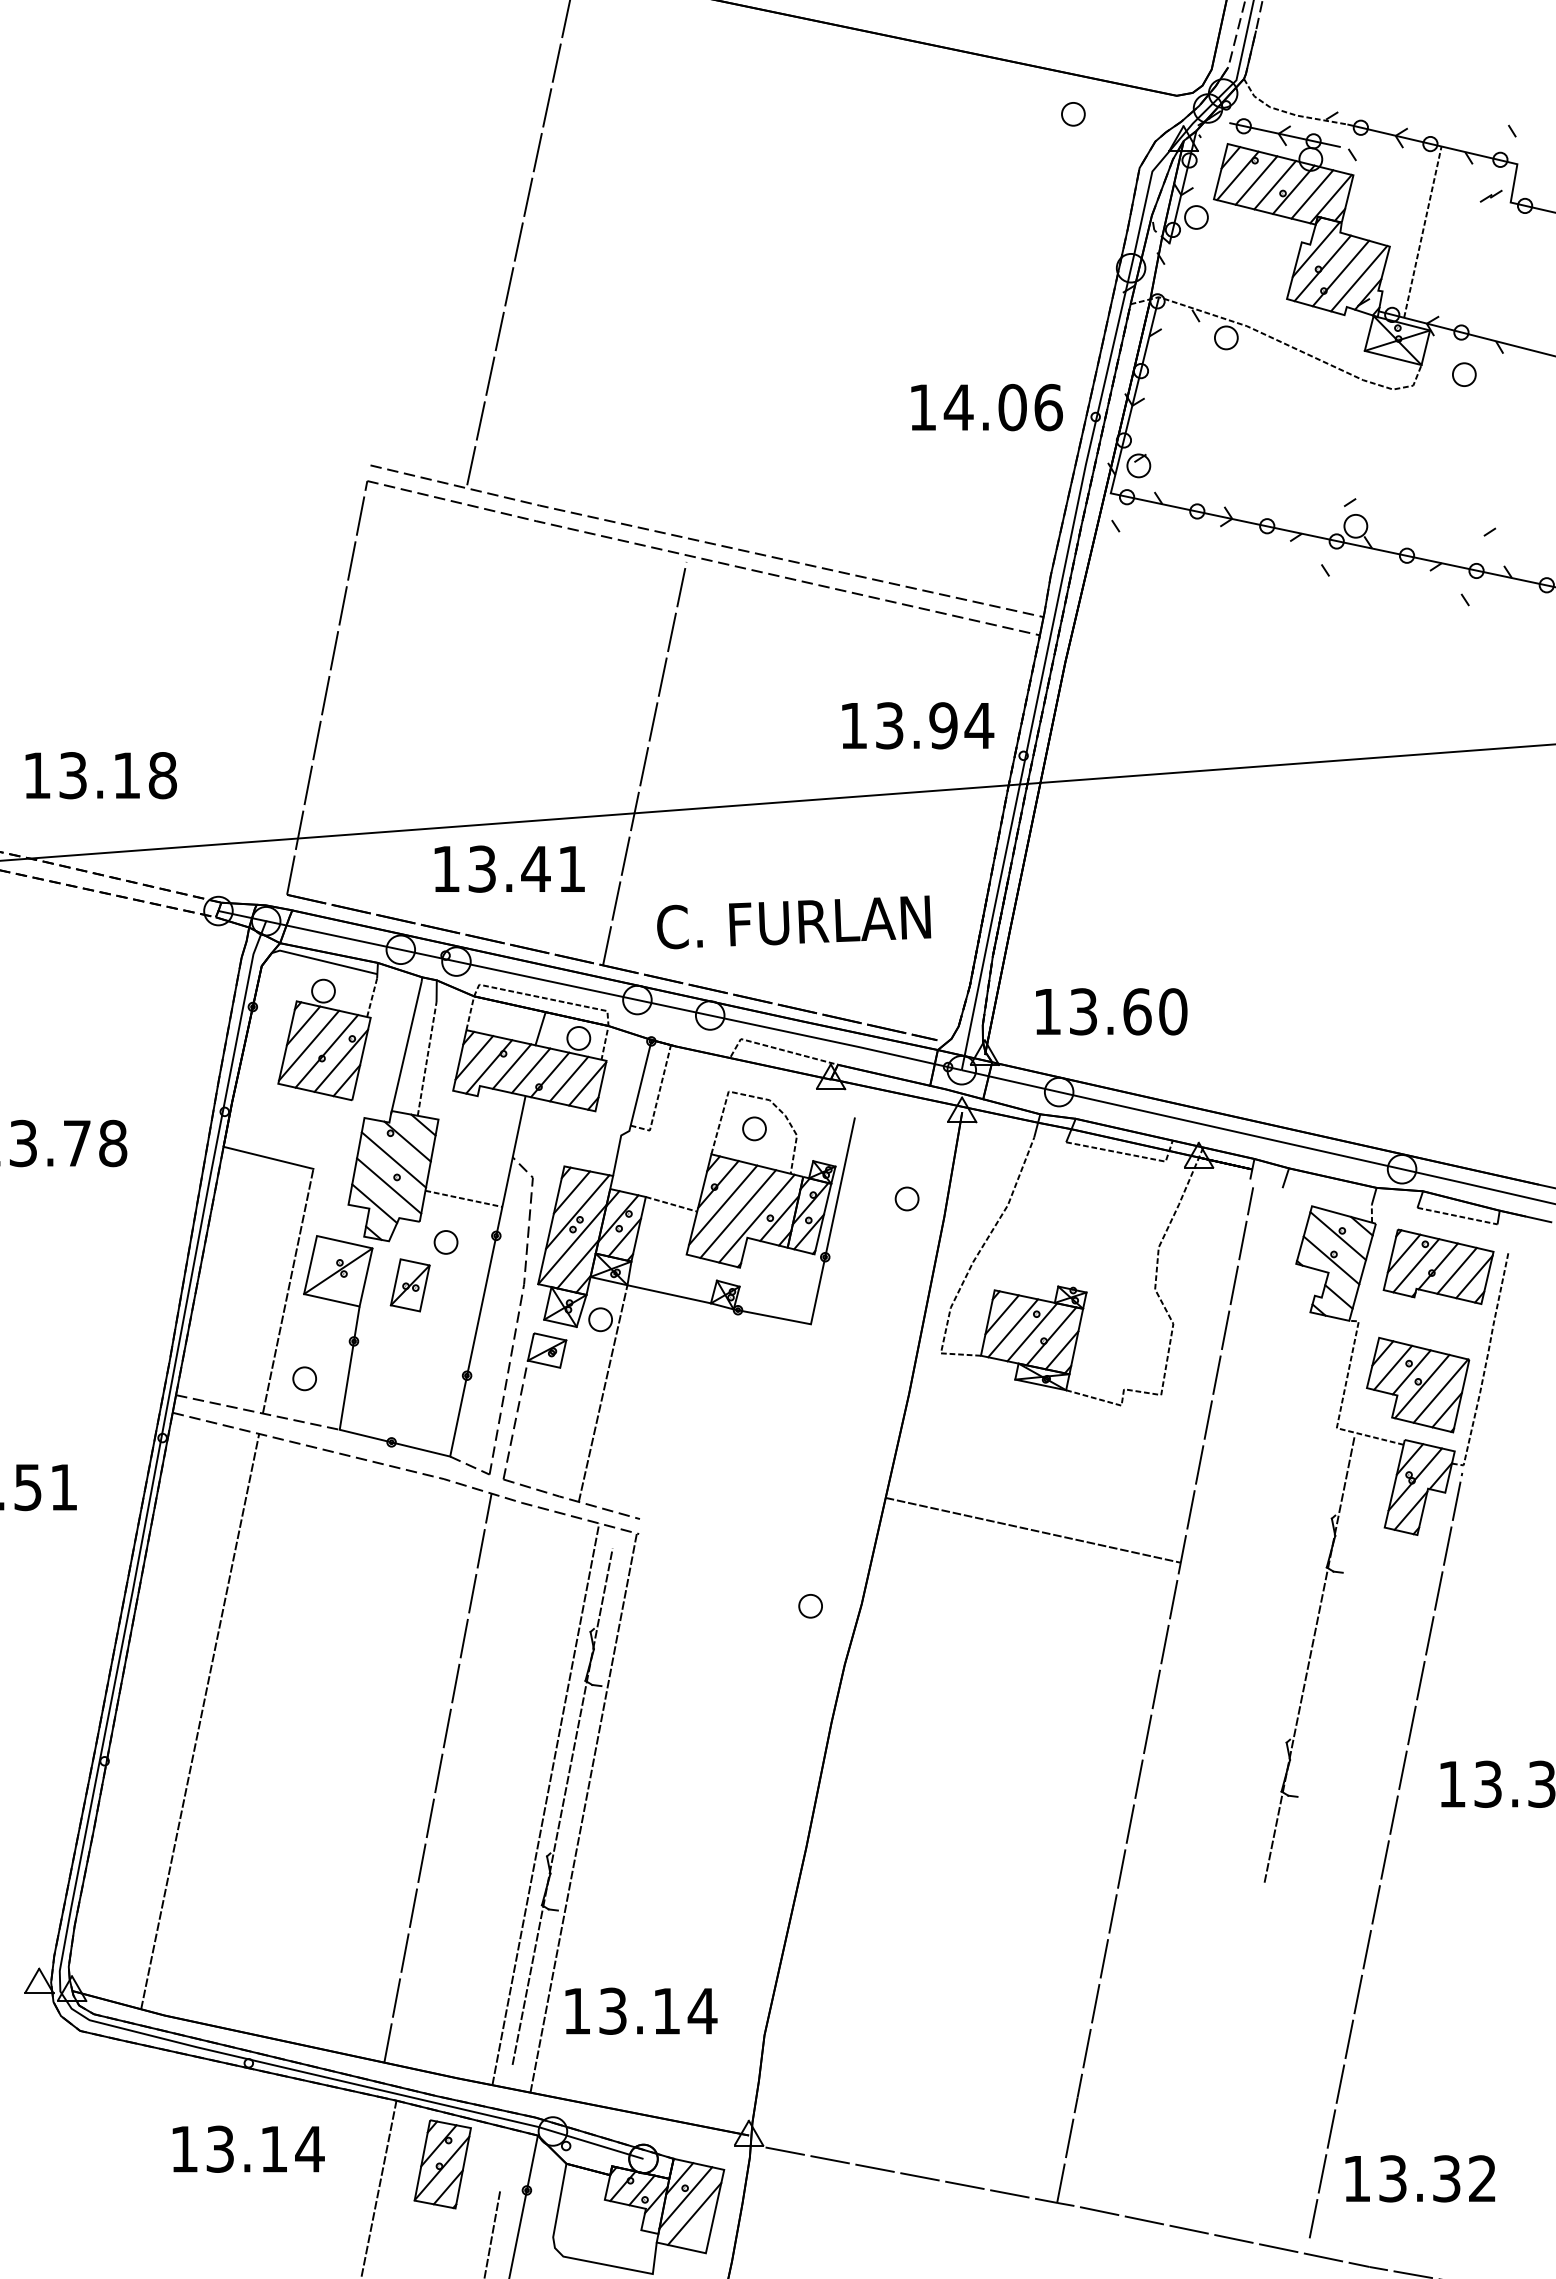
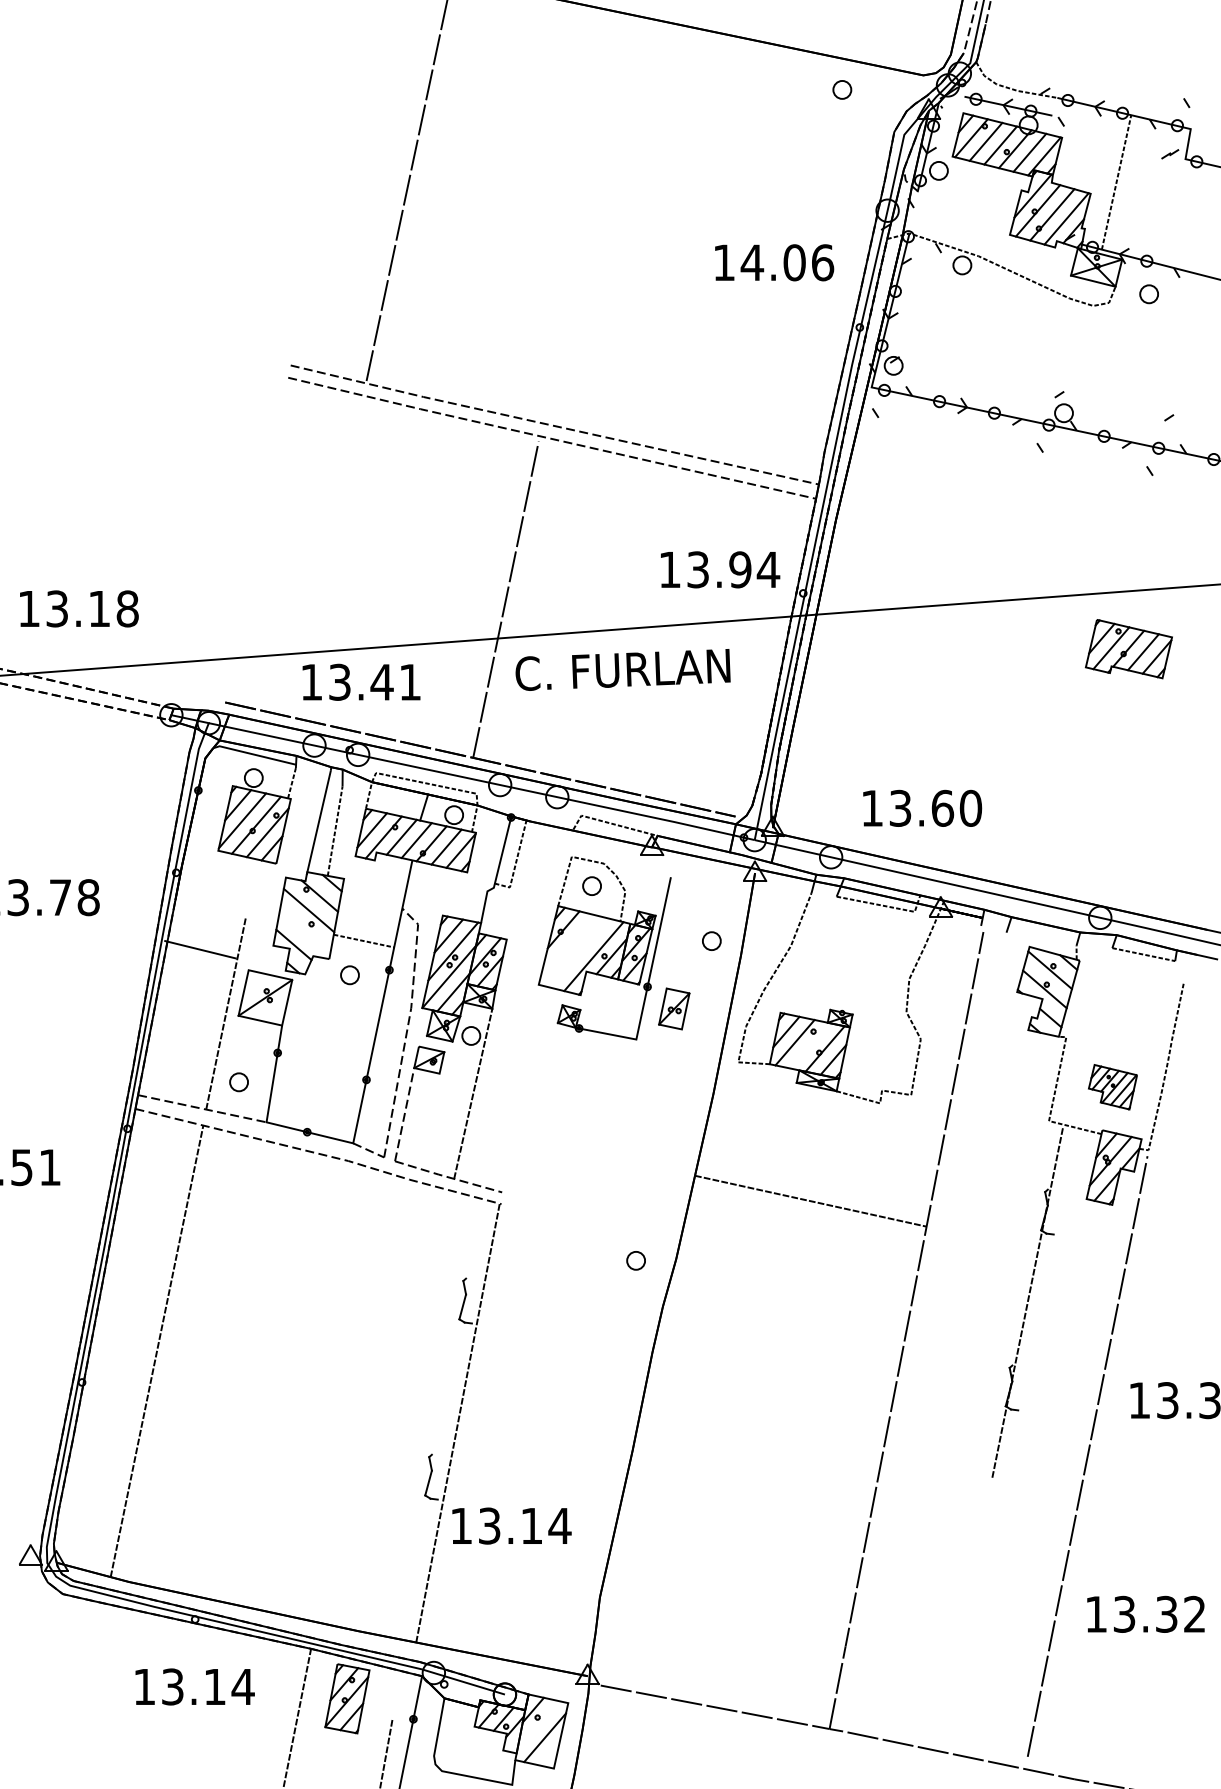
text: (986, 407) -> (774, 262), moved
line: (327, 687) -> (256, 539), removed
text: (509, 868) -> (361, 681), moved
text: (794, 922) -> (623, 670), moved
text: (1111, 1011) -> (922, 808), moved
line: (268, 1157) -> (200, 949), moved
line: (389, 1185) -> (305, 930), removed
line: (671, 1203) -> (526, 944), removed
line: (723, 1204) -> (567, 945), removed
line: (738, 1213) -> (579, 952), removed
part: (1438, 1266) -> (1128, 648), moved
part: (409, 1285) -> (673, 1009), moved
line: (668, 1294) -> (524, 1016), removed
line: (1032, 1332) -> (810, 1045), removed
part: (1418, 1384) -> (1113, 1086), size x0.6
line: (437, 1777) -> (343, 1395), removed
line: (545, 1804) -> (428, 1416), removed
line: (562, 1806) -> (441, 1417), removed
text: (641, 2010) -> (512, 1525), moved
text: (1419, 2178) -> (1145, 1614), moved
line: (685, 2197) -> (537, 1724), removed

